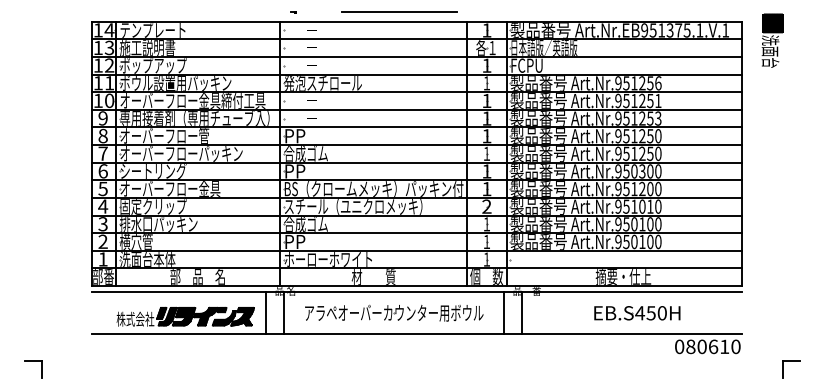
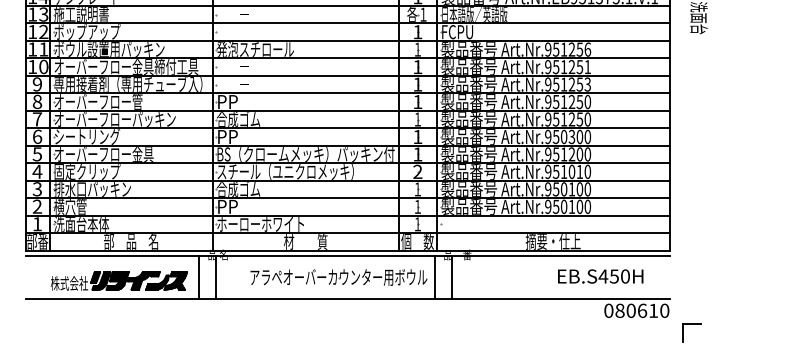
part: (394, 312) -> (339, 276), moved
part: (637, 313) -> (600, 276), moved
part: (791, 361) -> (692, 325), moved

